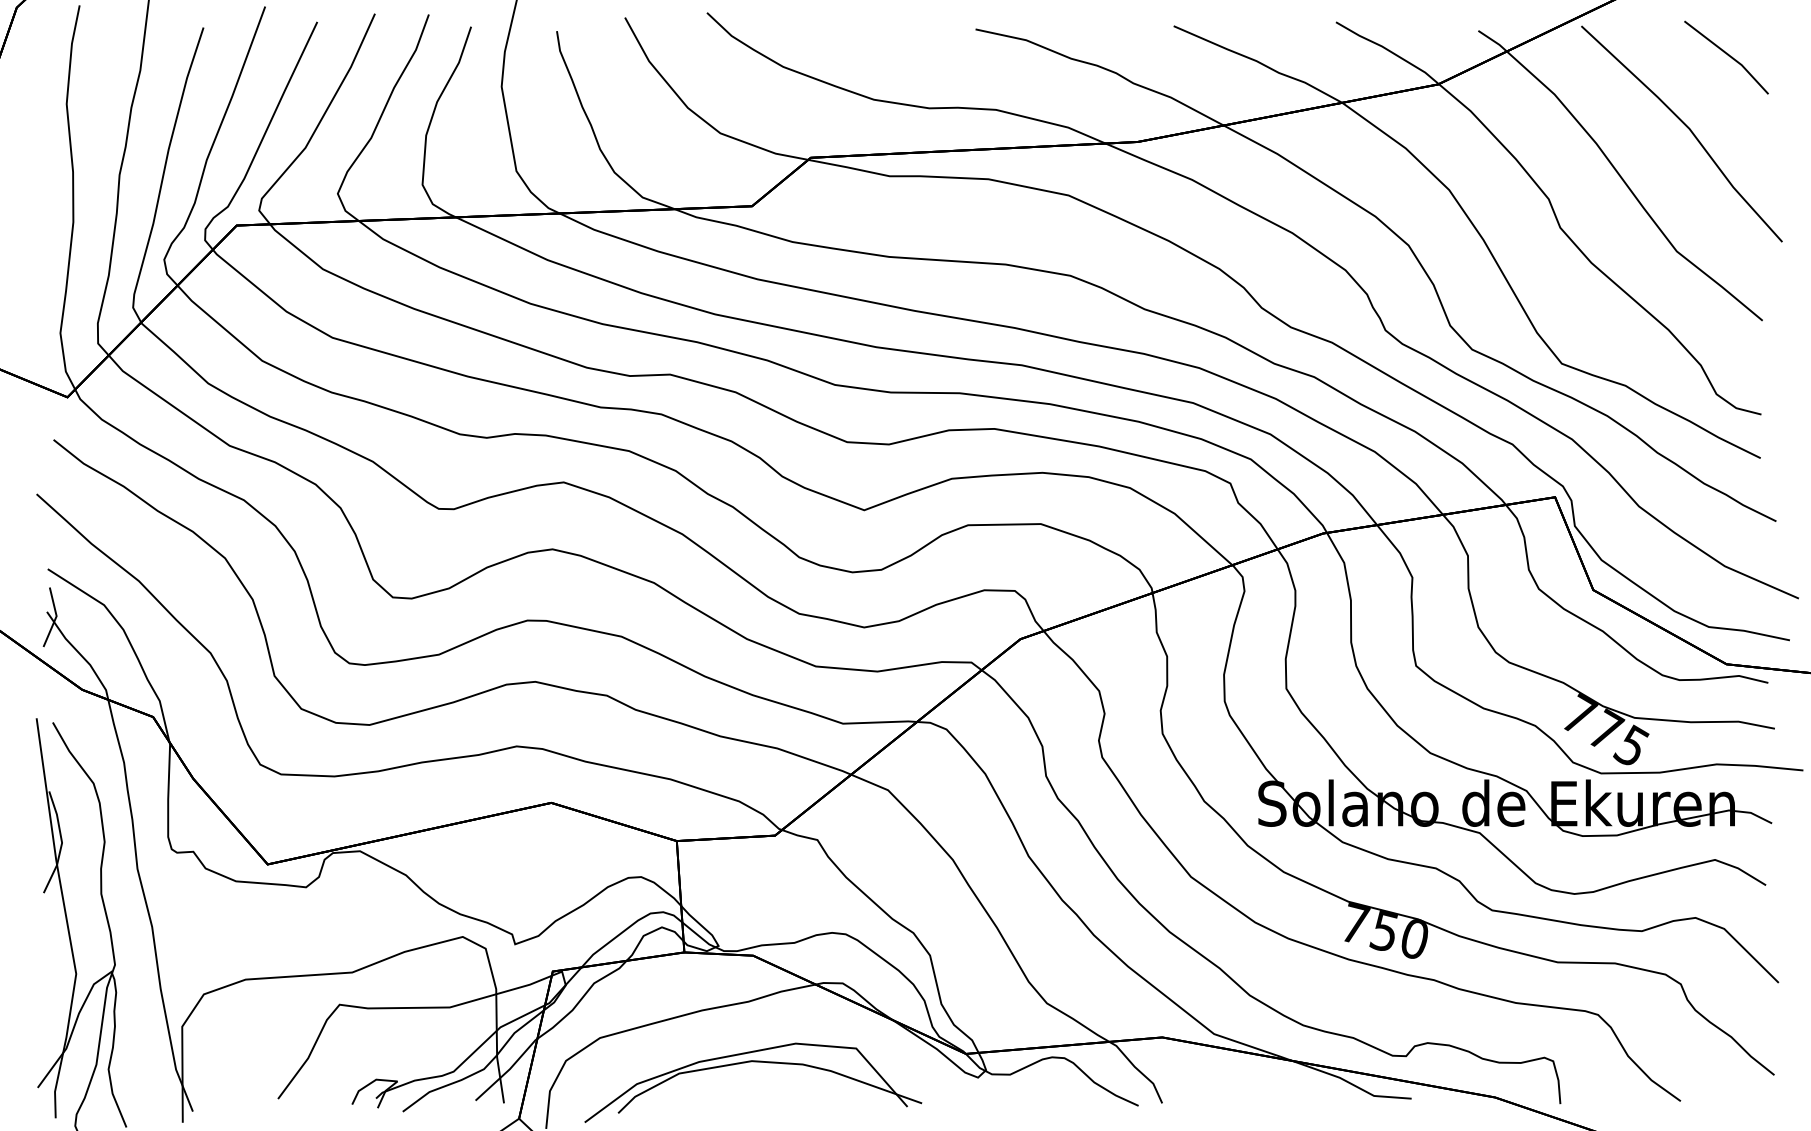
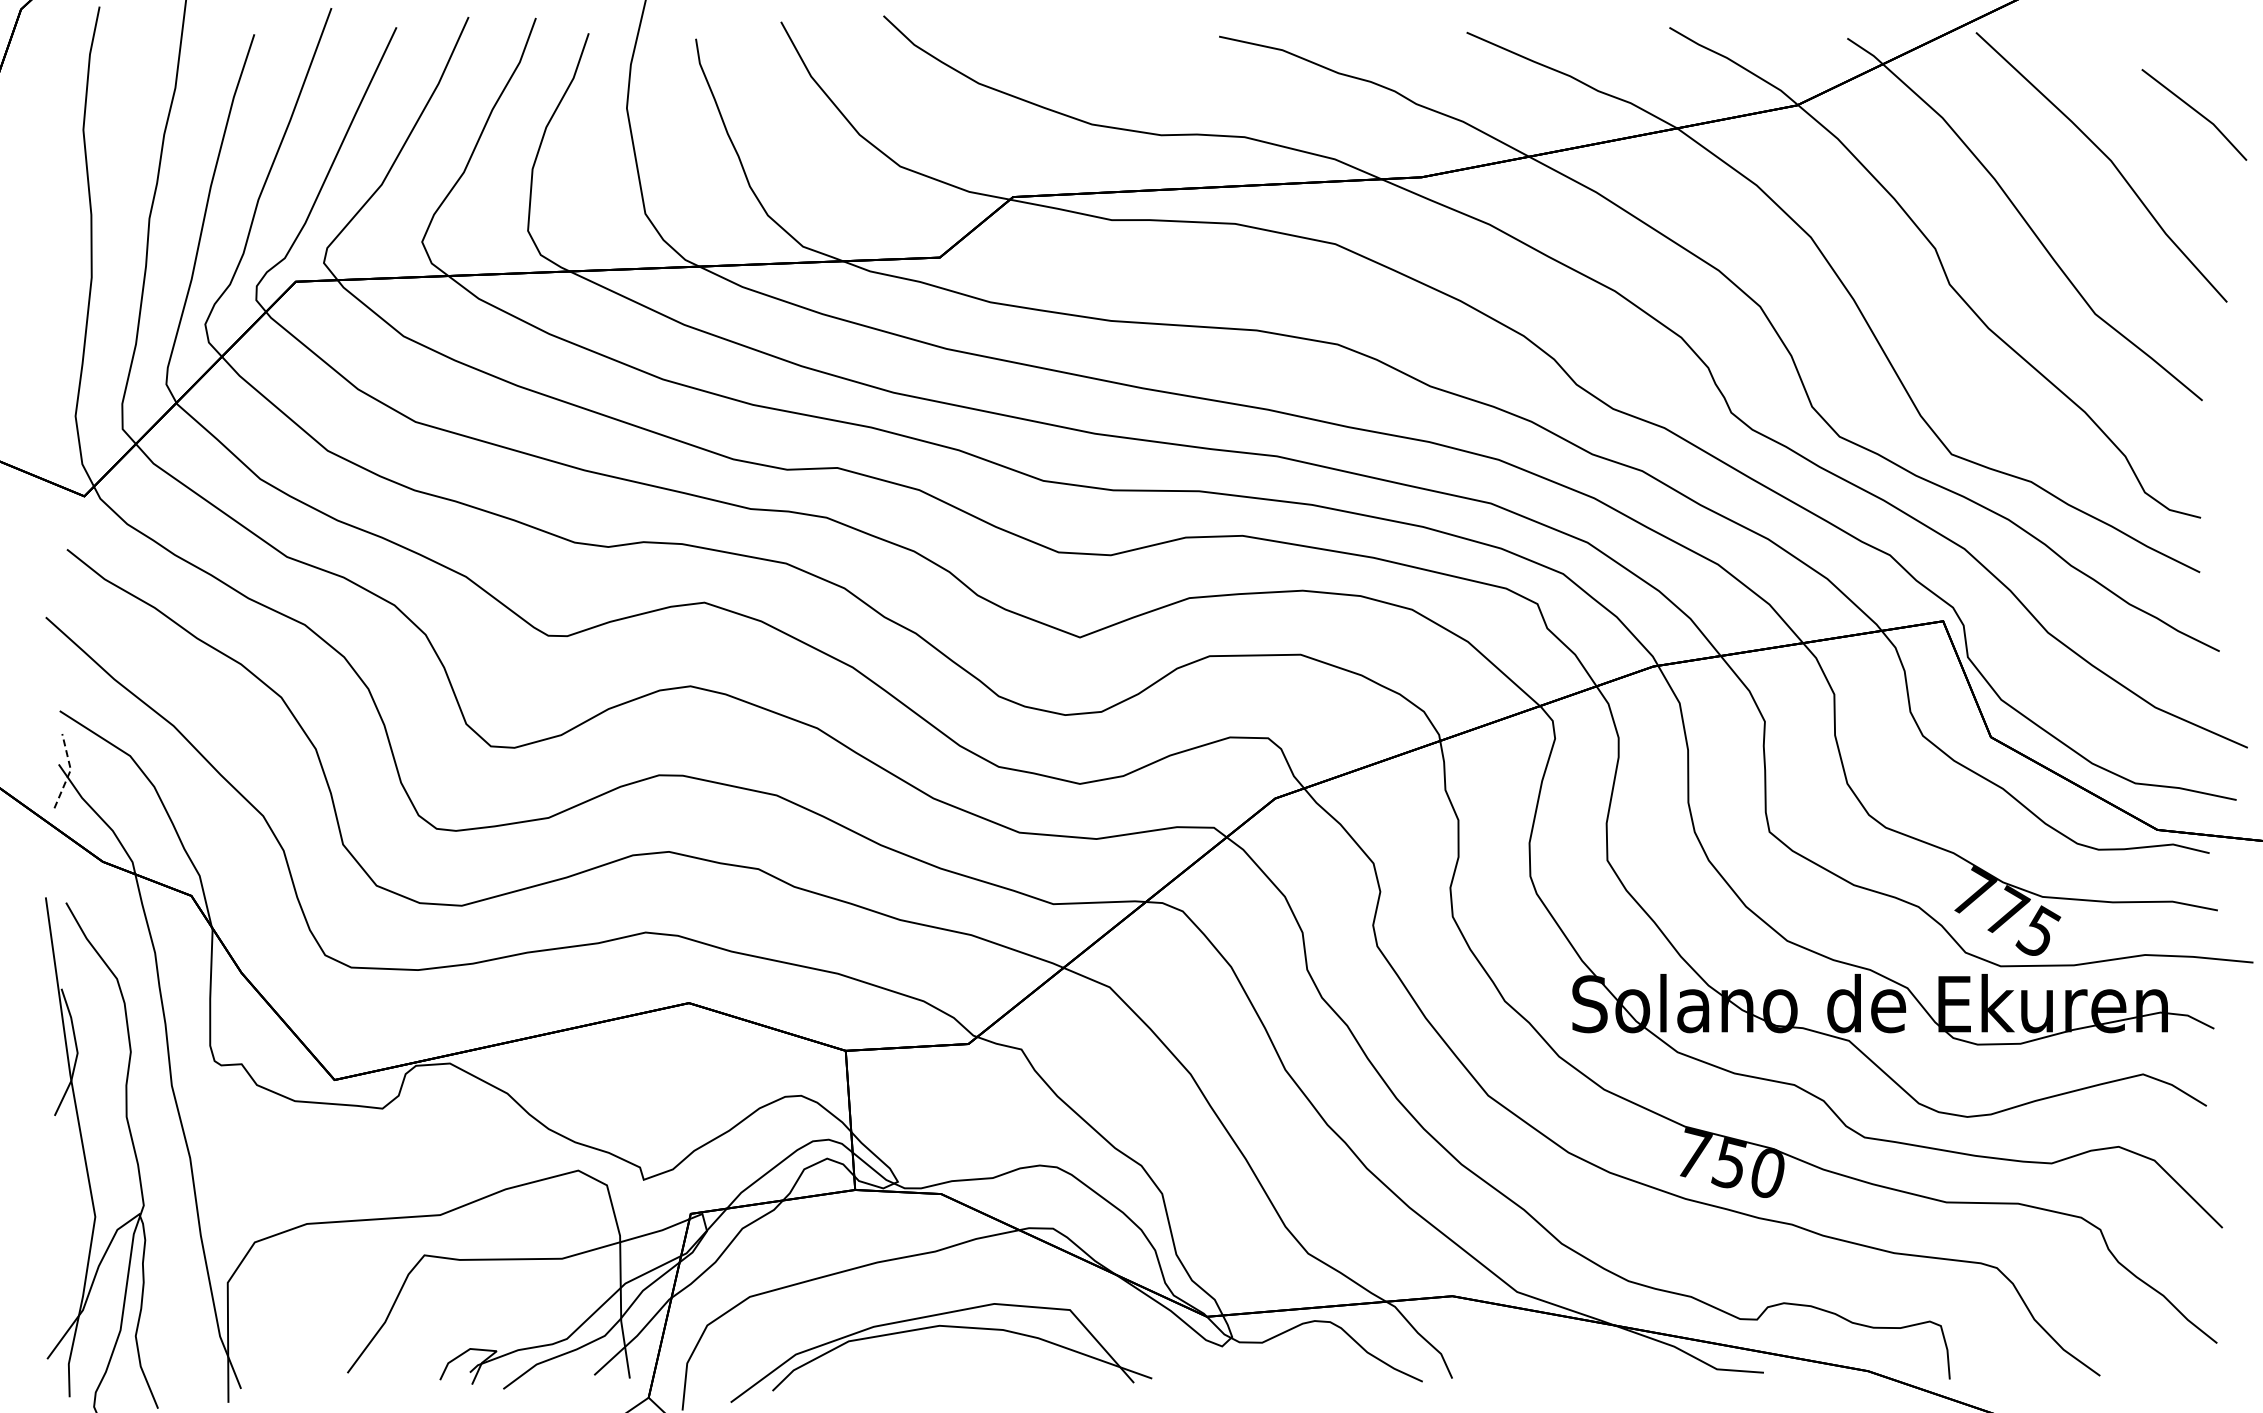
line: (1728, 55) -> (2196, 112), moved
line: (56, 617) -> (70, 771), solid -> dashed

